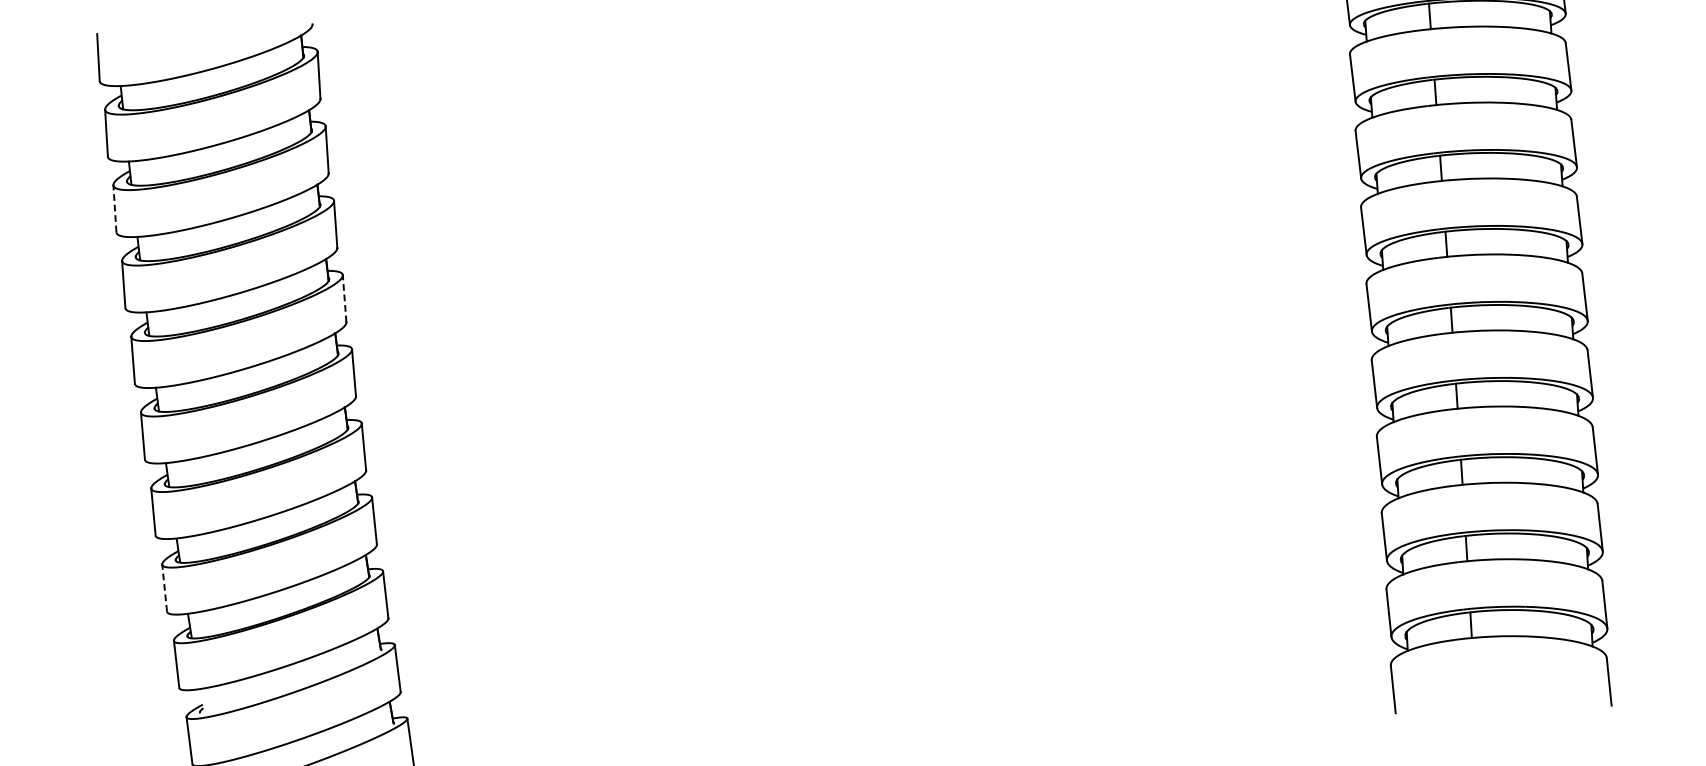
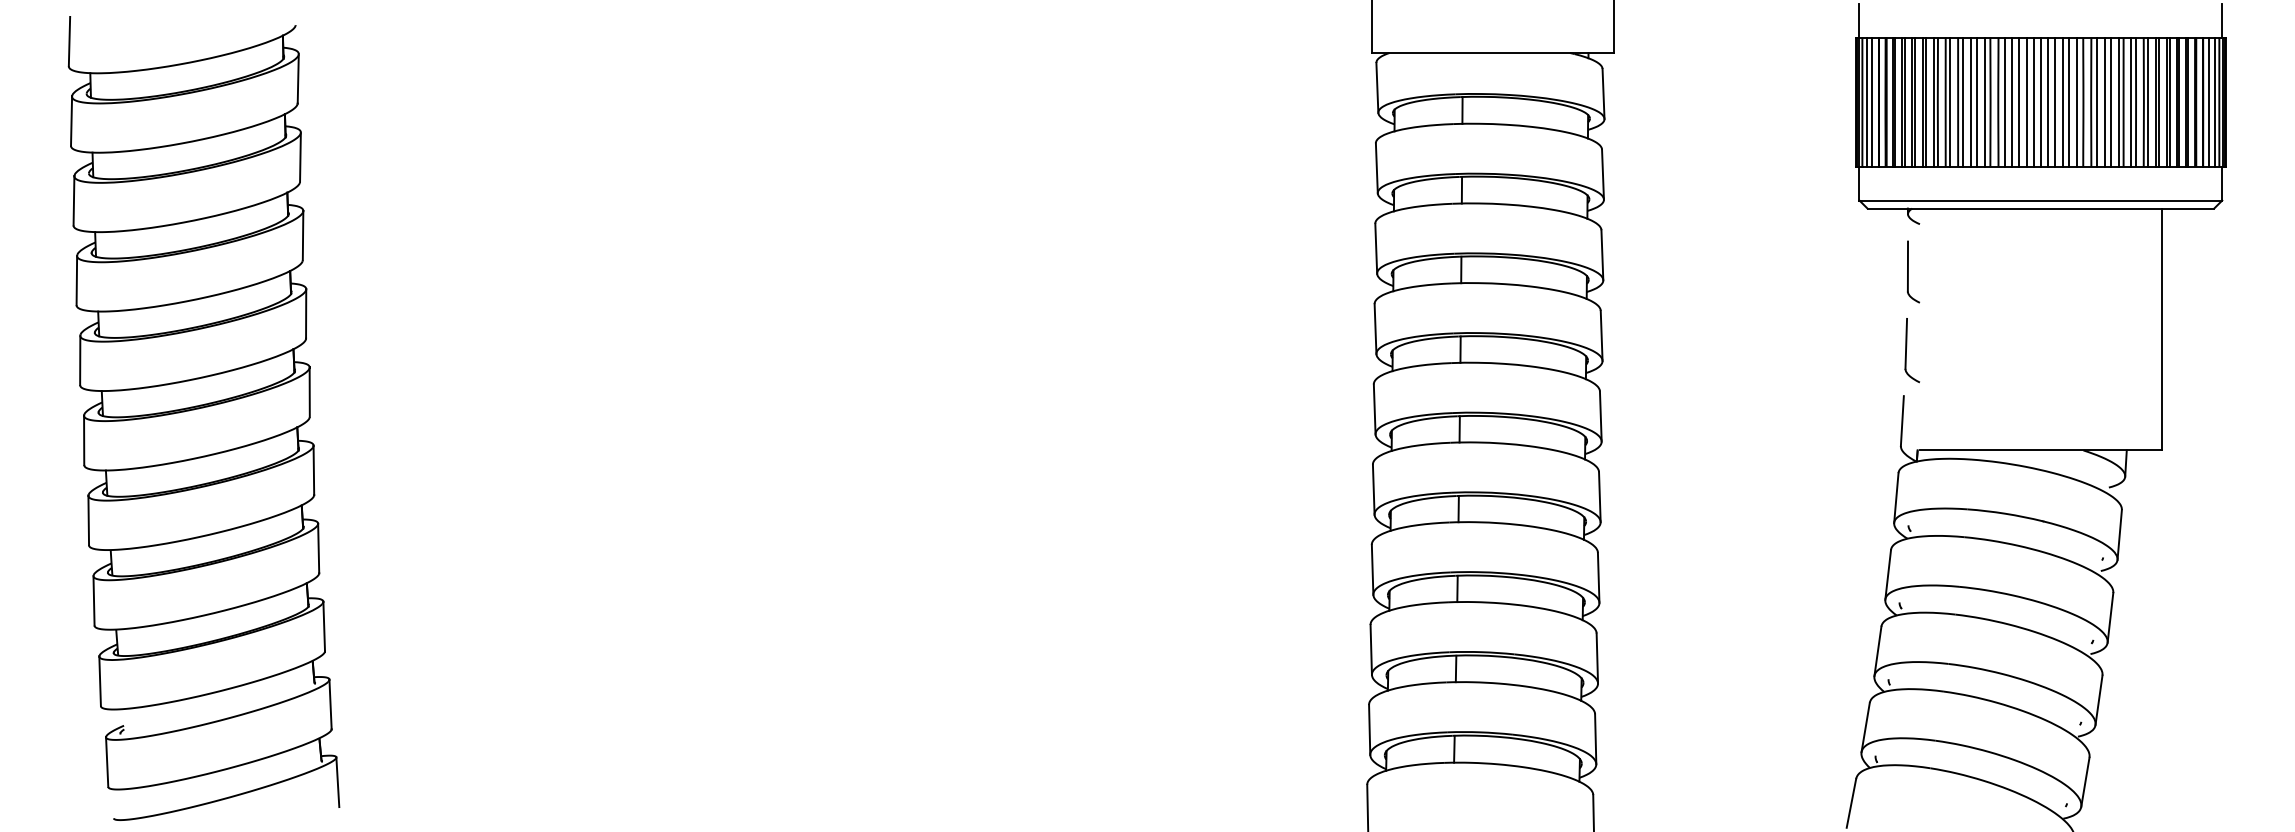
line: (114, 208) -> (73, 200), dashed -> solid
line: (344, 299) -> (306, 314), dashed -> solid
line: (165, 587) -> (94, 600), dashed -> solid

